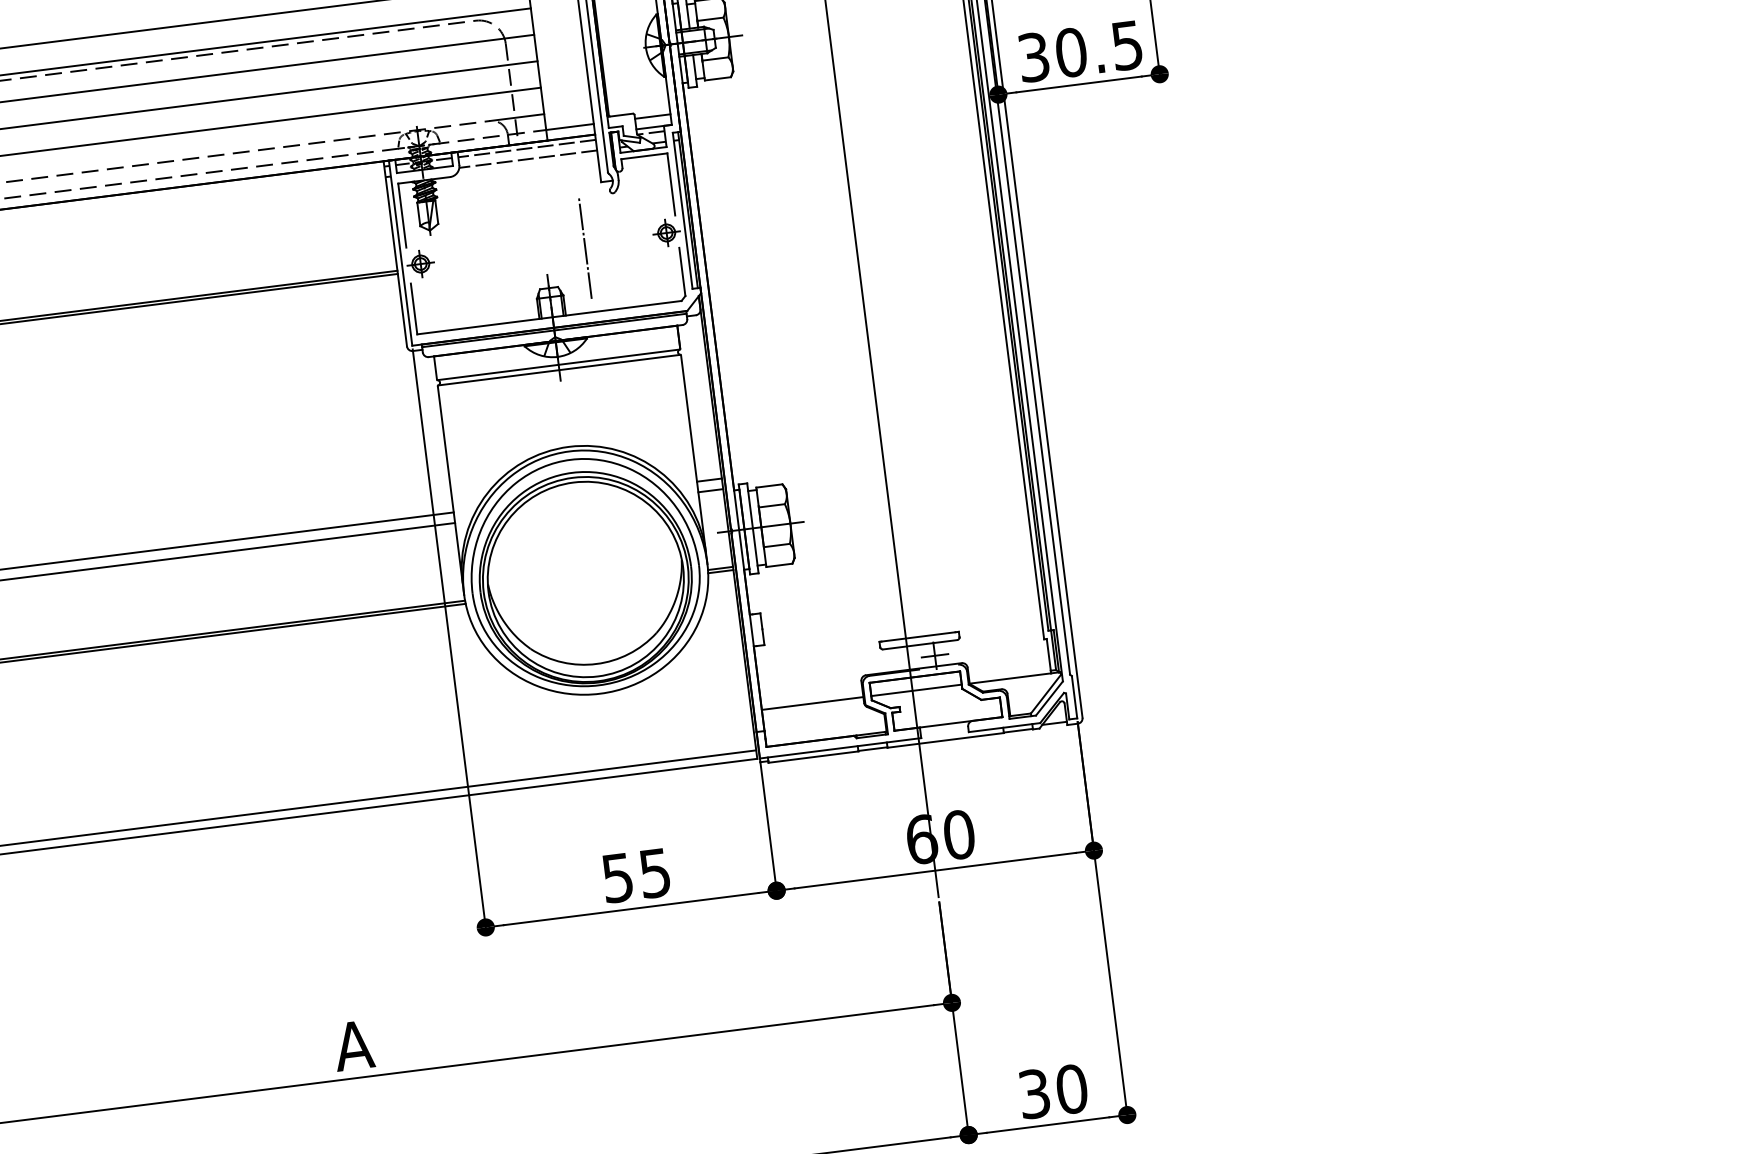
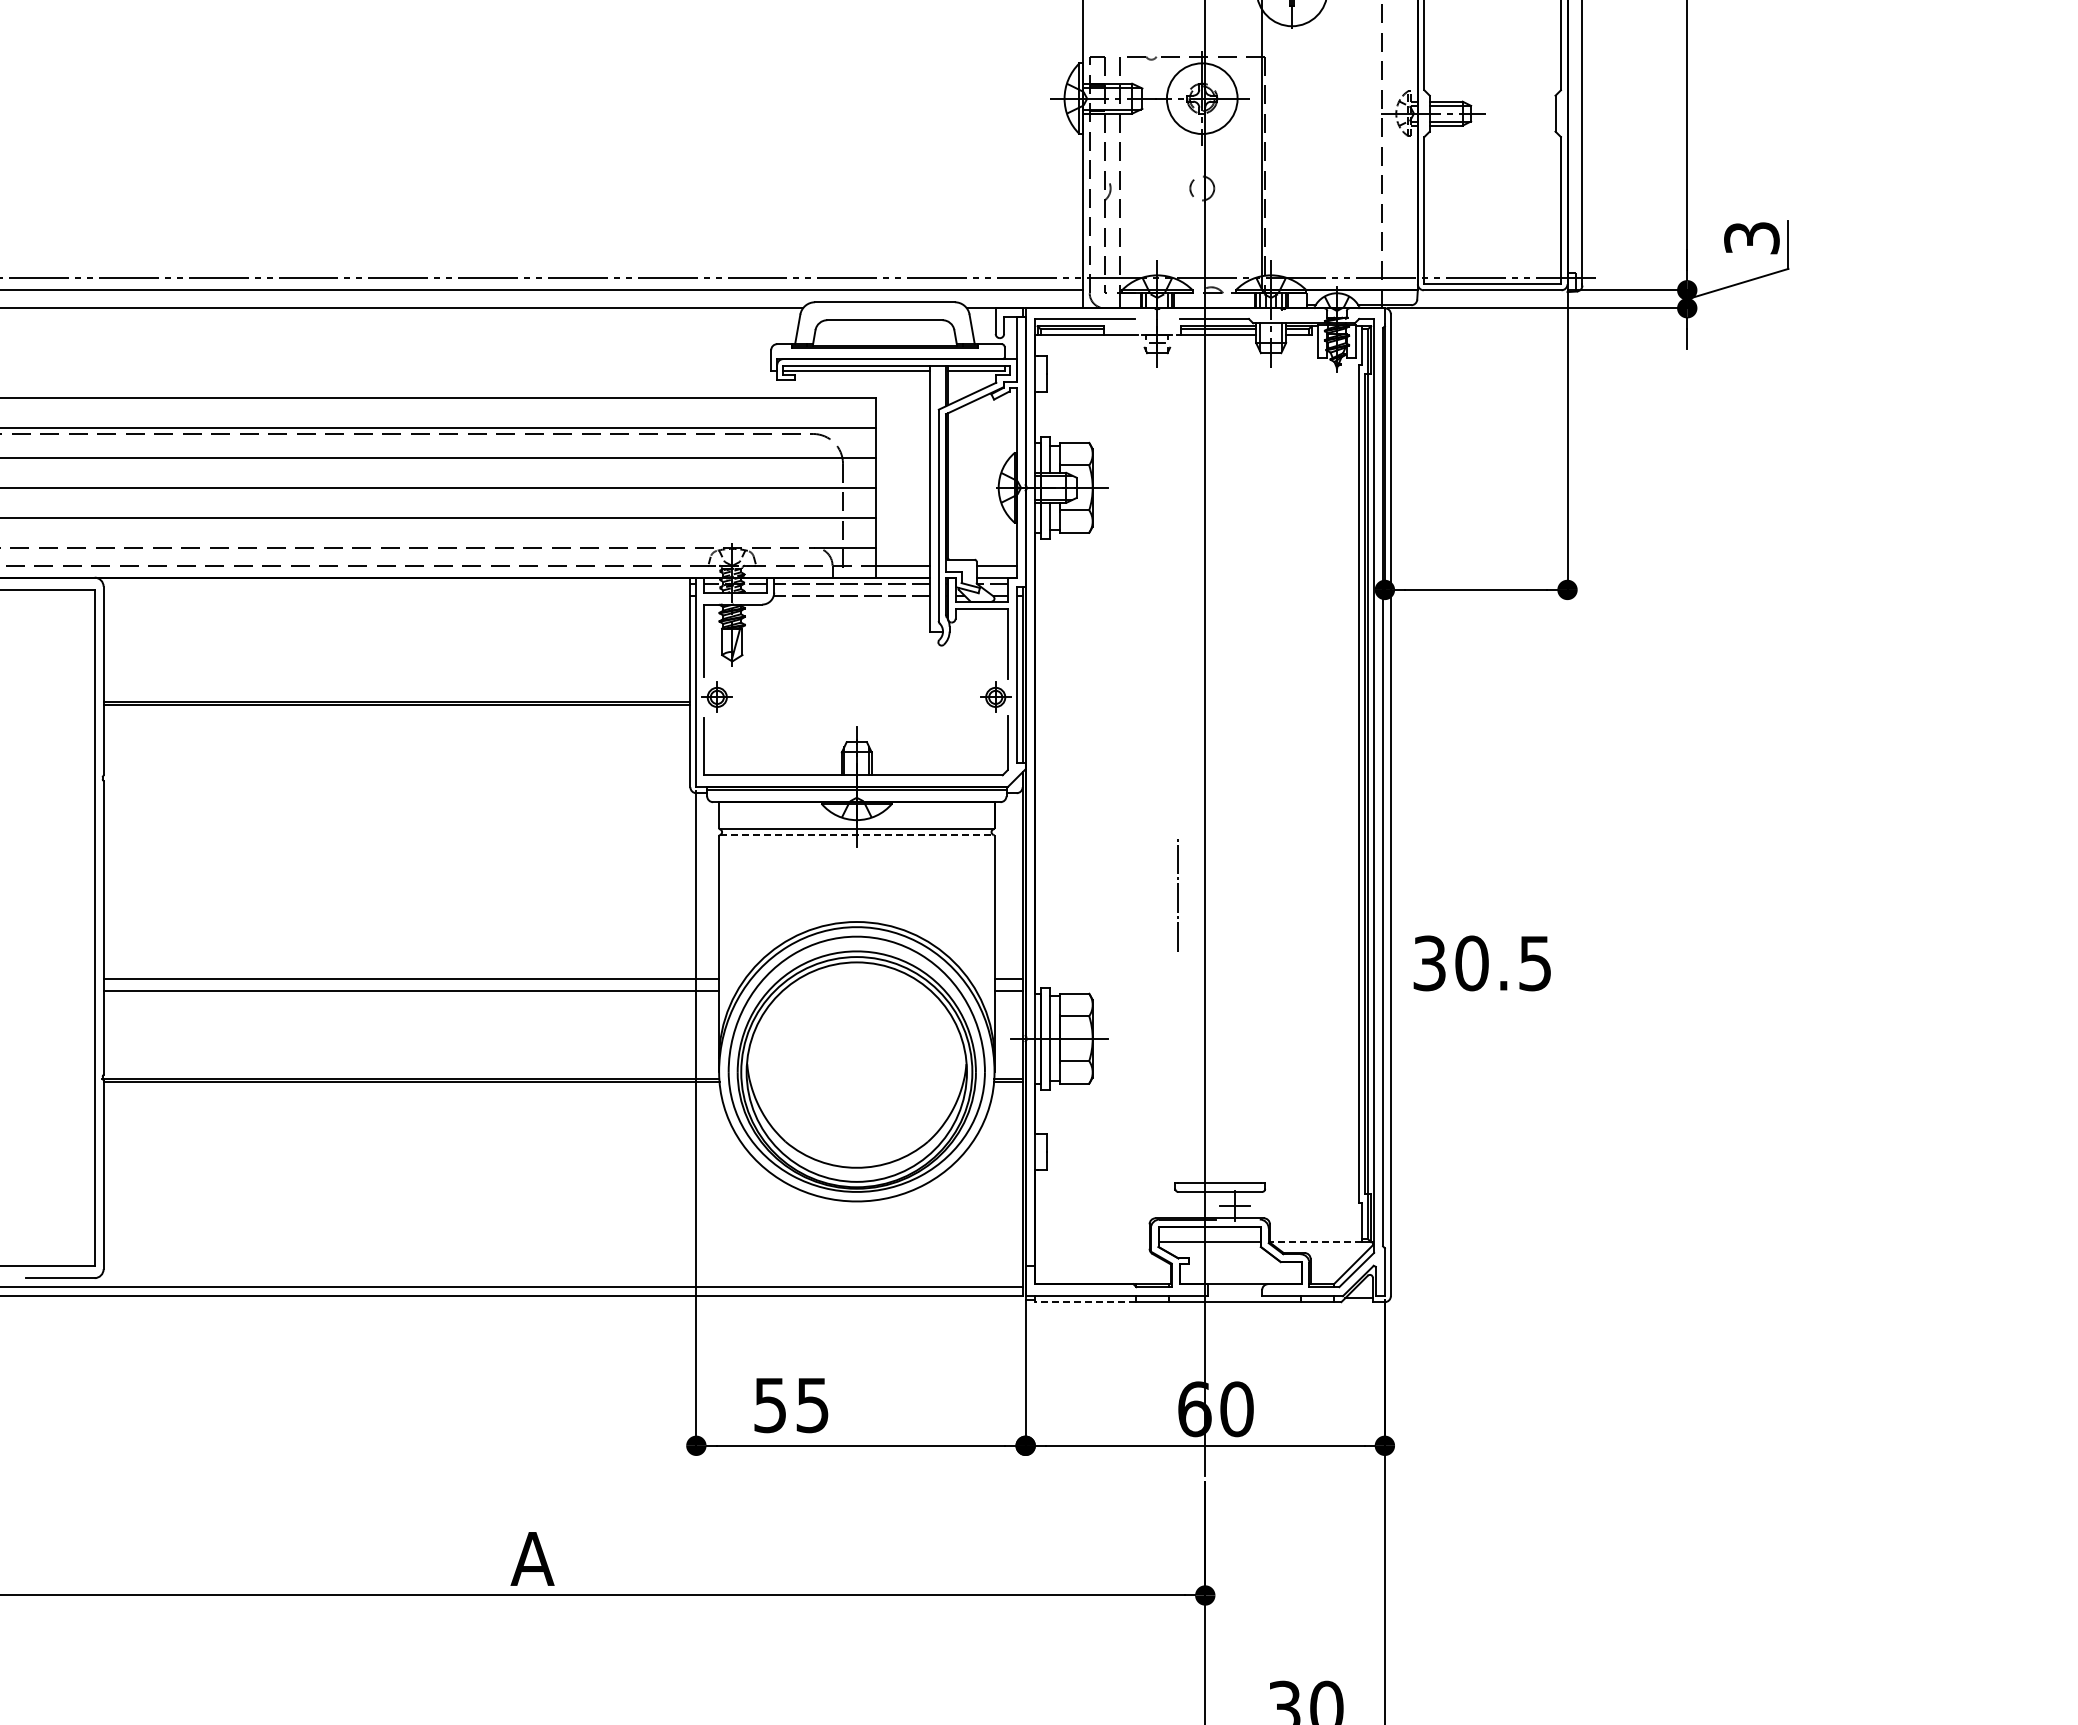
text: (1079, 51) -> (1481, 963), moved
line: (585, 248) -> (1177, 895), moved
line: (560, 370) -> (857, 835), solid -> dashed
line: (1009, 678) -> (1315, 1242), solid -> dashed
line: (812, 703) -> (1091, 1242), removed
line: (813, 757) -> (1085, 1302), solid -> dashed
text: (636, 875) -> (791, 1405), moved

